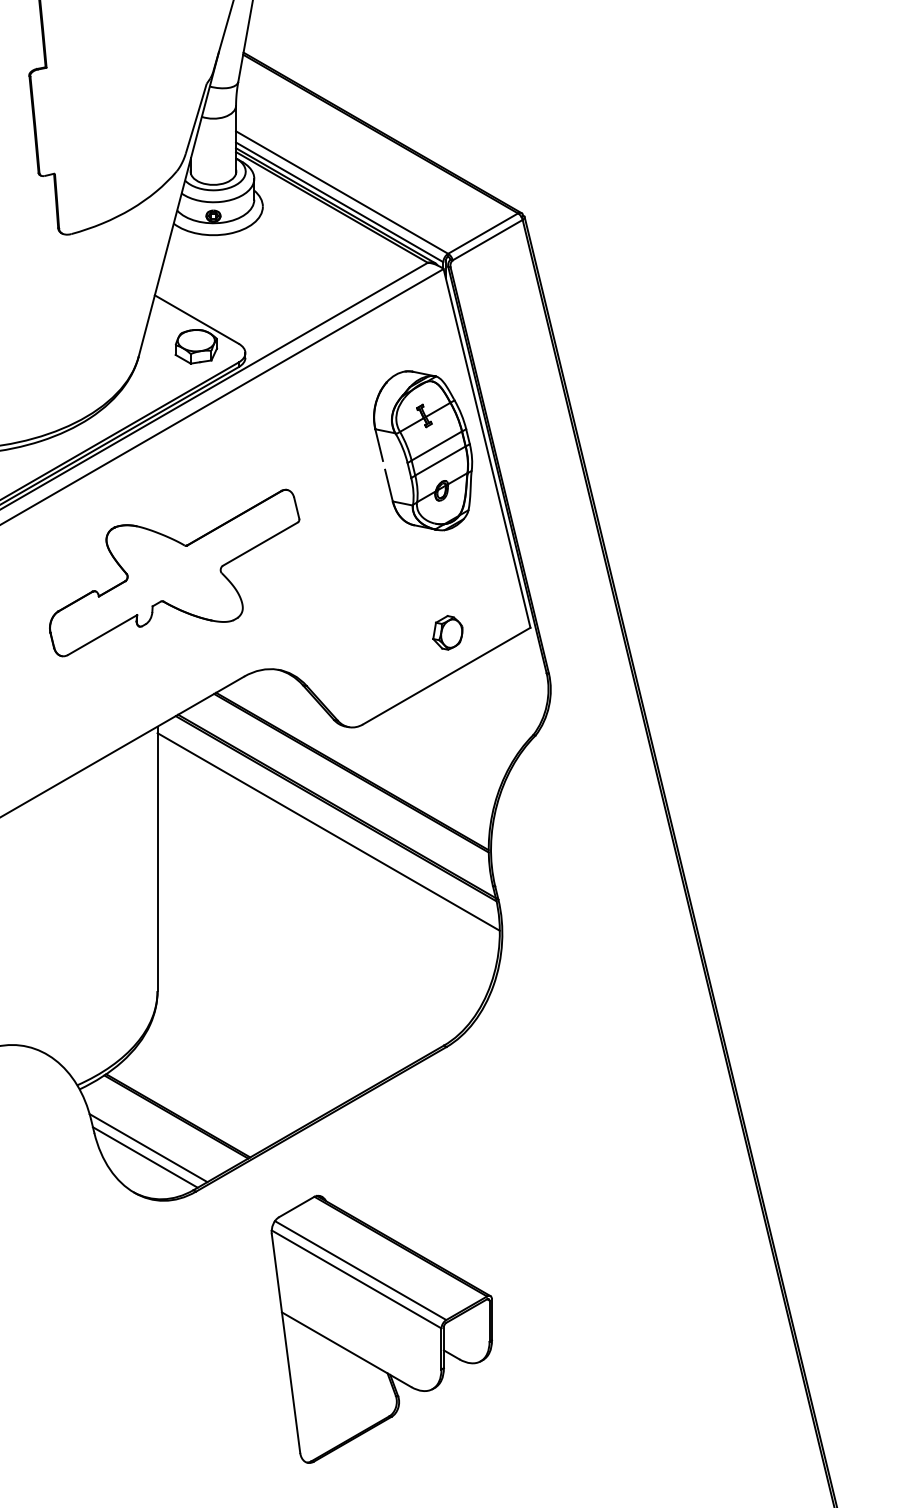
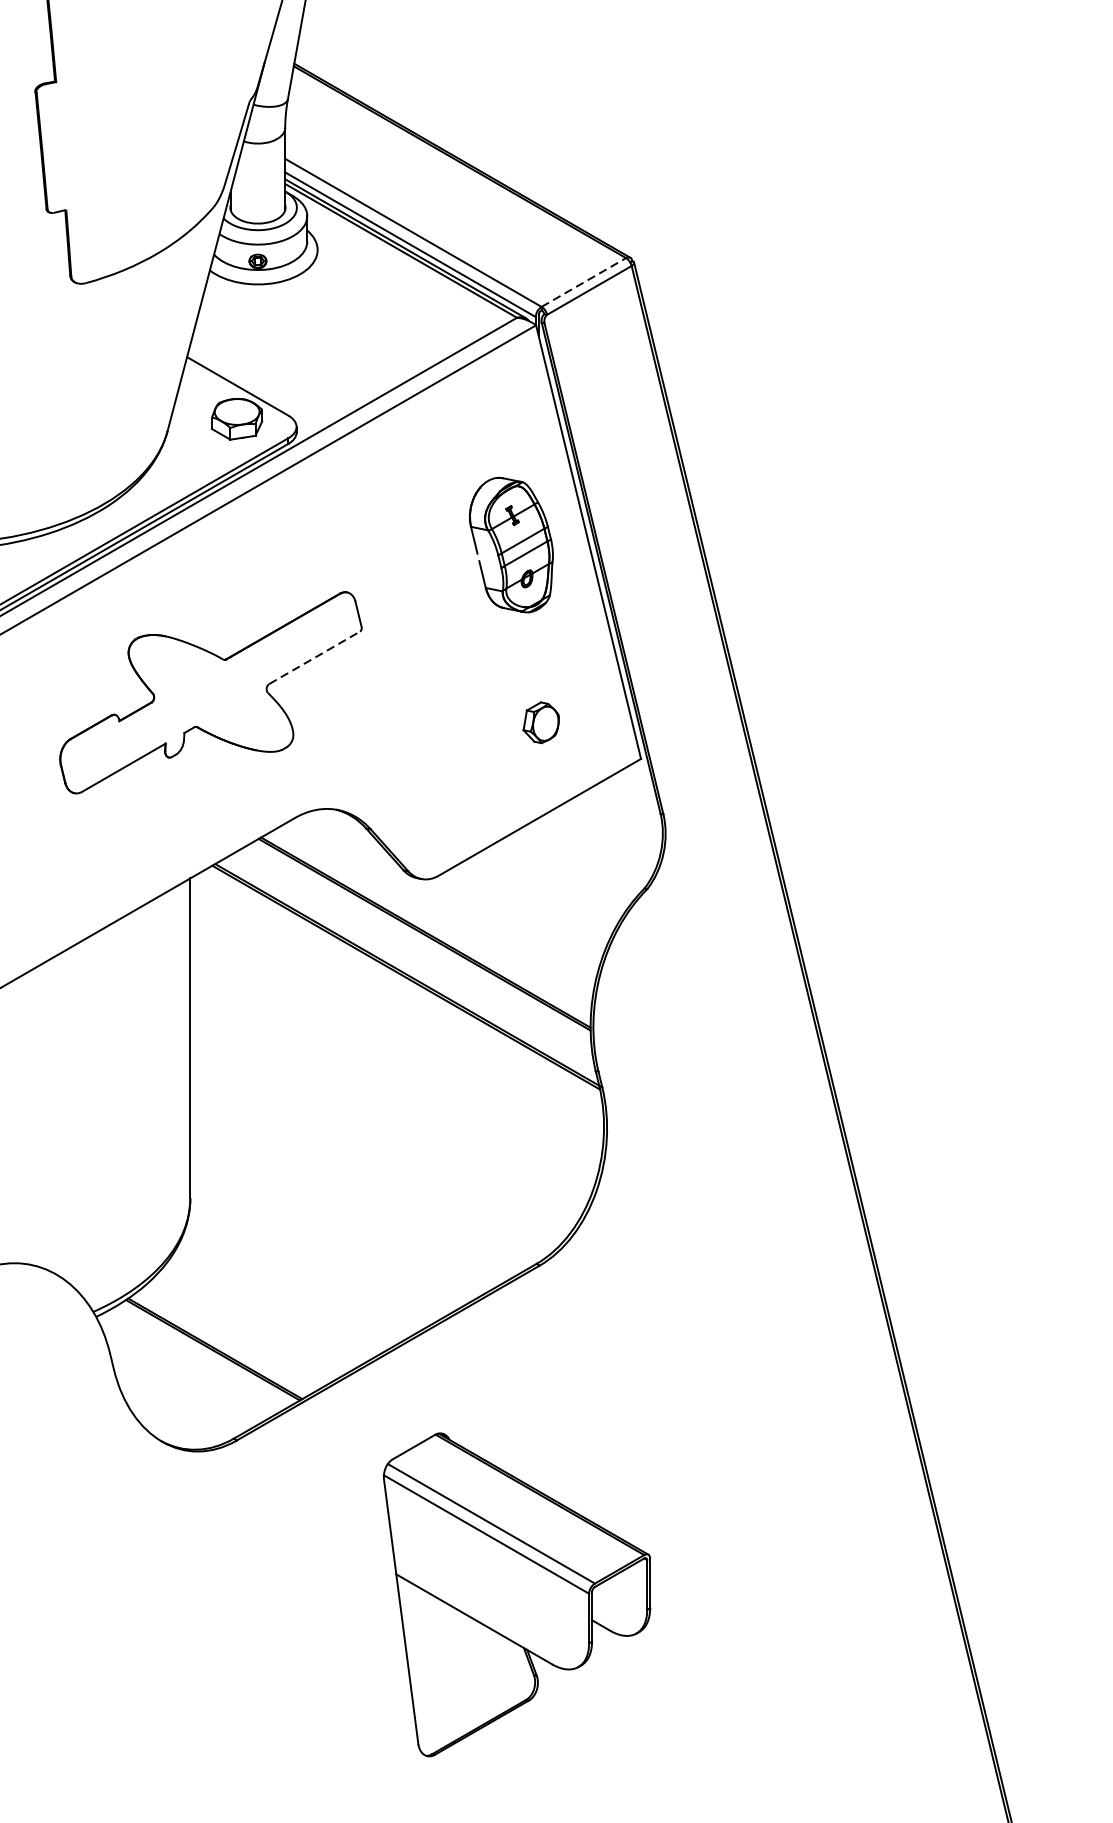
line: (483, 233) -> (584, 282), solid -> dashed
part: (423, 450) -> (511, 544), size x0.7
line: (260, 543) -> (314, 657), solid -> dashed
part: (447, 632) -> (540, 722), moved
line: (328, 831) -> (396, 1005), removed
line: (148, 1148) -> (179, 1388), removed
line: (144, 1157) -> (174, 1399), removed
part: (381, 1328) -> (516, 1593), moved

